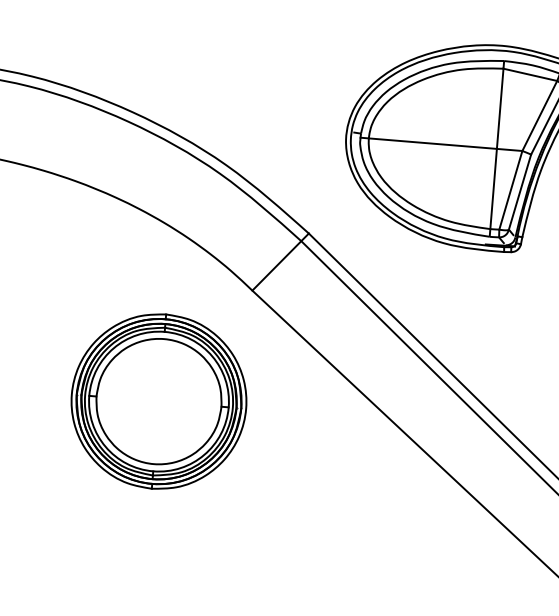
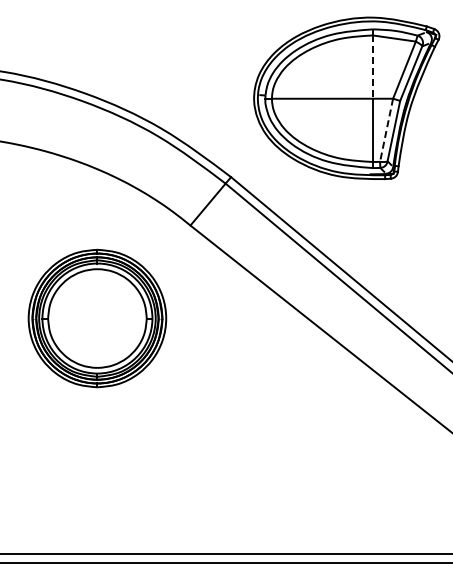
line: (499, 109) -> (372, 67), solid -> dashed
line: (510, 190) -> (386, 130), solid -> dashed
part: (159, 401) -> (97, 318), moved

